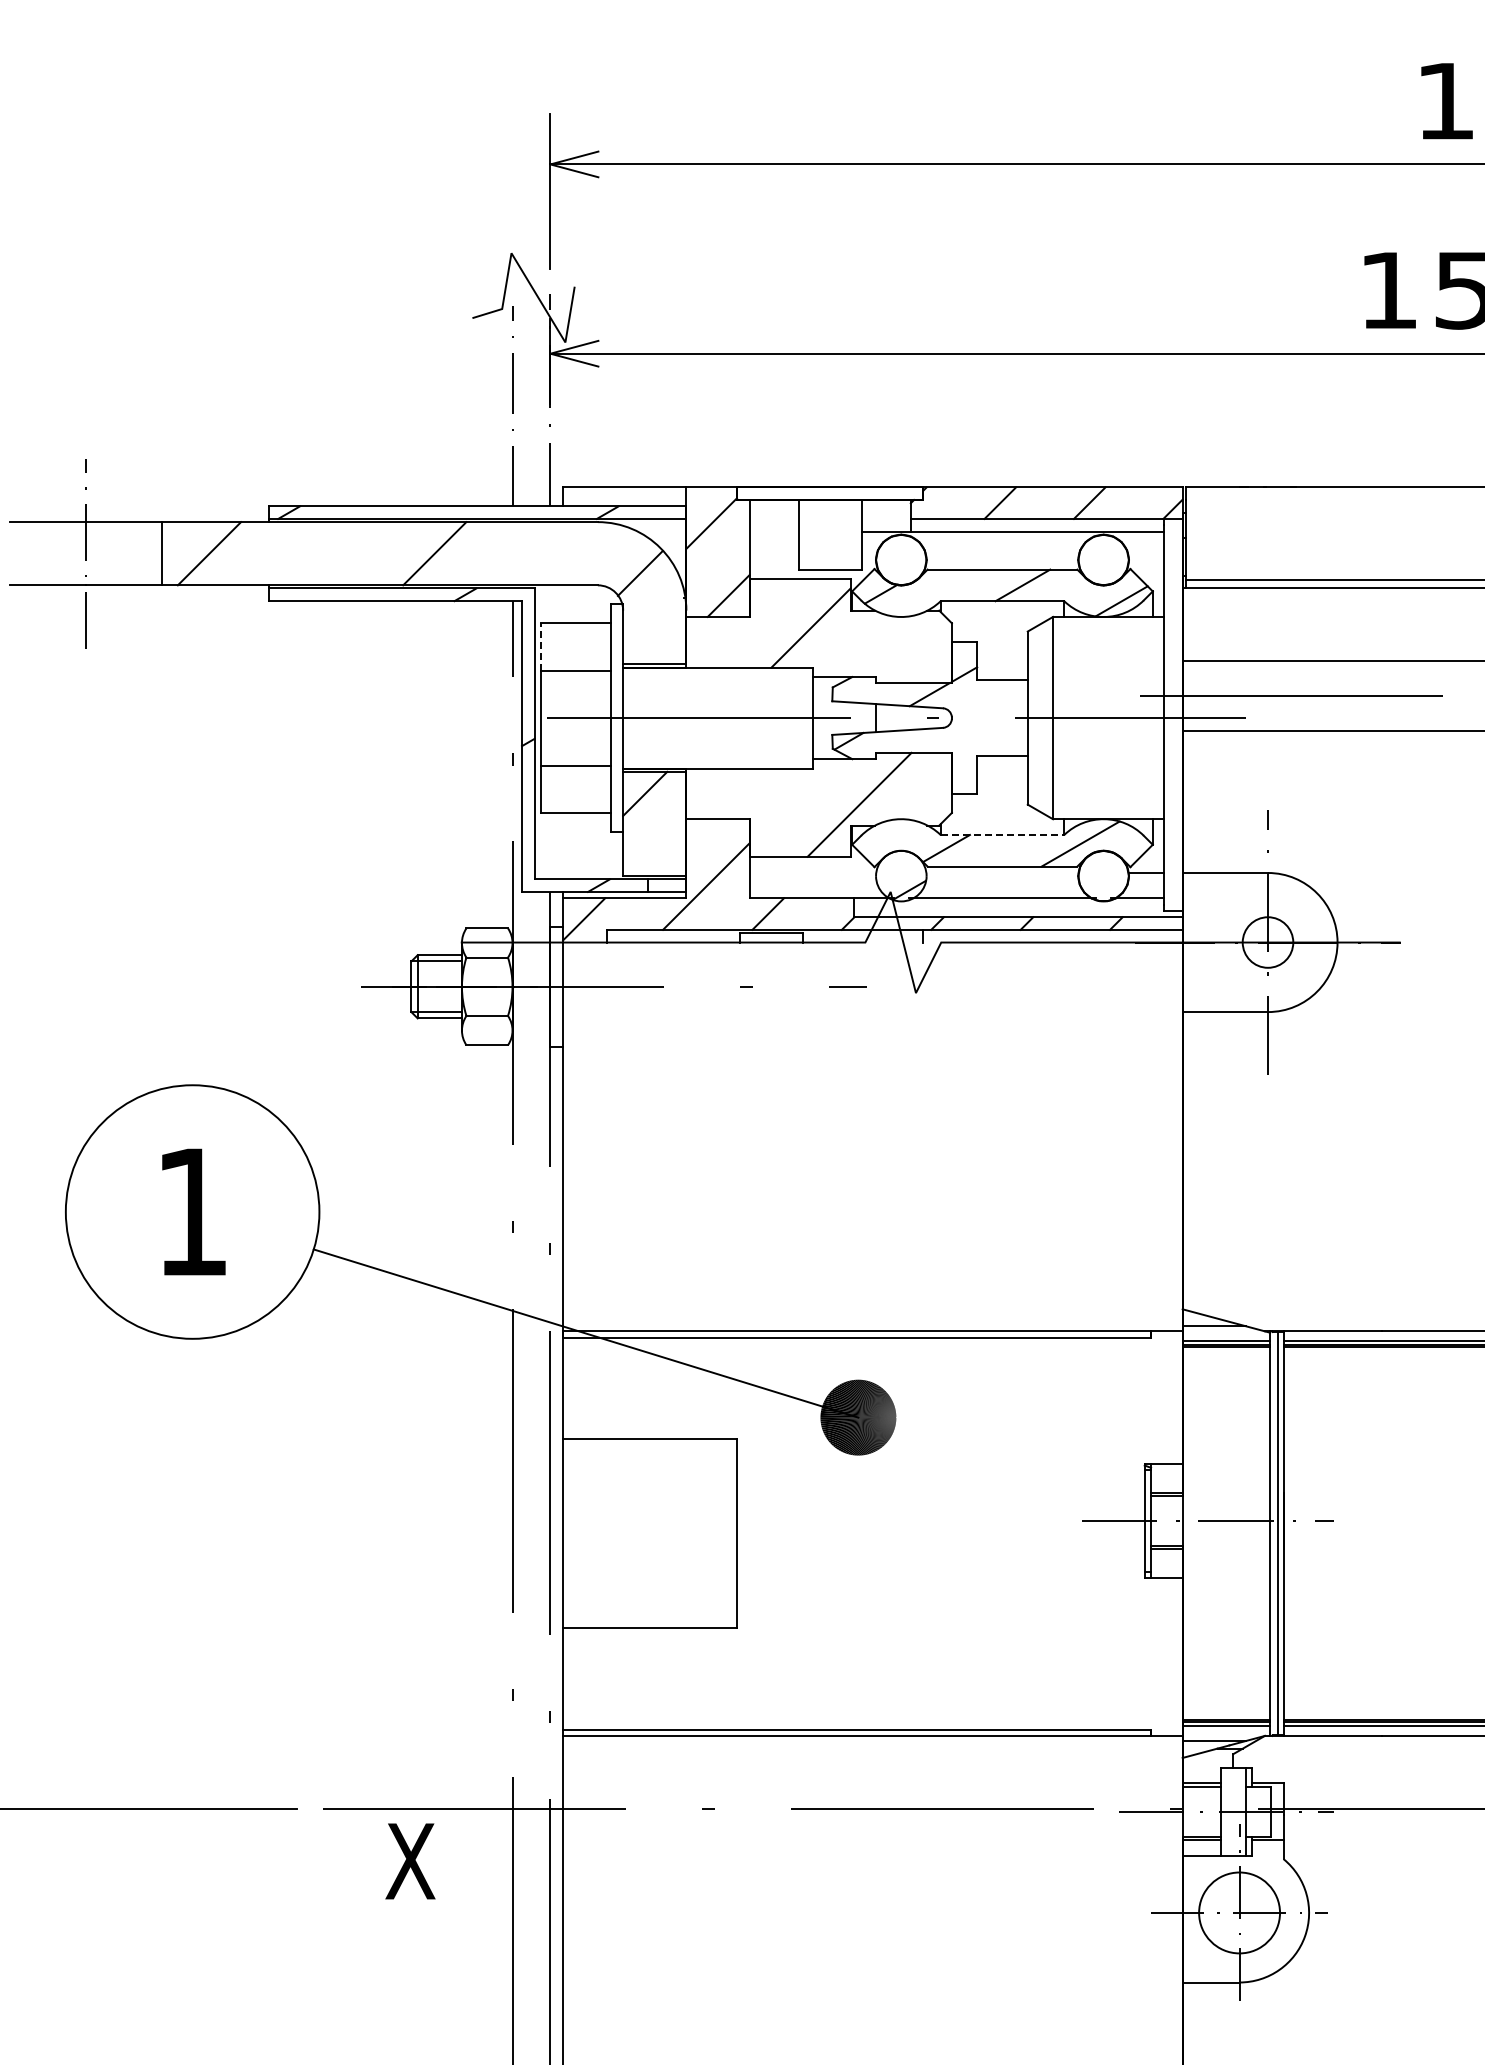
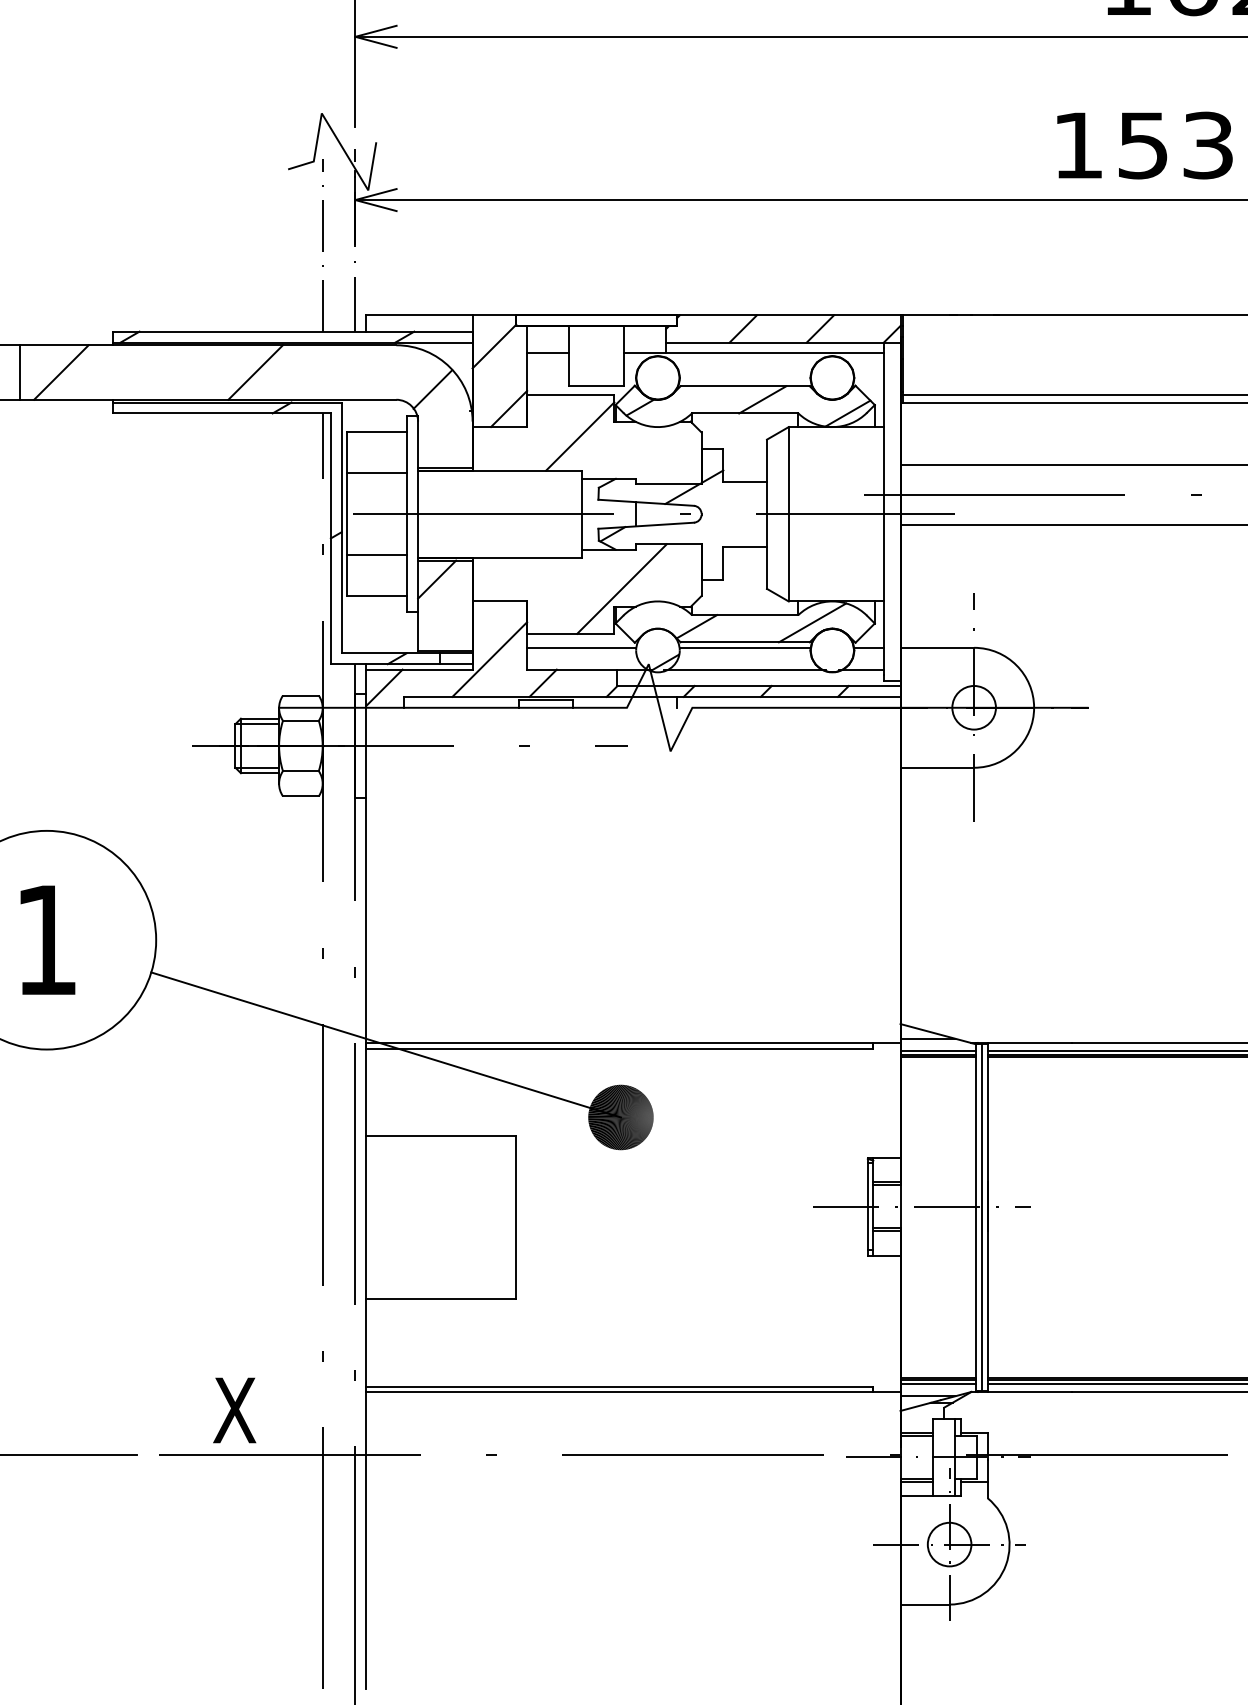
line: (773, 531) -> (547, 353), added
line: (540, 646) -> (346, 452), dashed -> solid
line: (1002, 834) -> (745, 614), dashed -> solid
line: (812, 872) -> (581, 647), added
line: (1002, 872) -> (745, 647), added
text: (410, 1861) -> (234, 1410), moved
circle: (1239, 1912) -> (949, 1544), size x0.62

